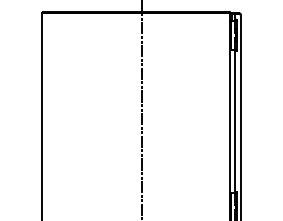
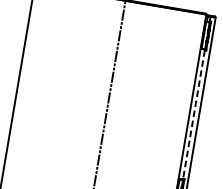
line: (235, 122) -> (194, 115), solid -> dashed

